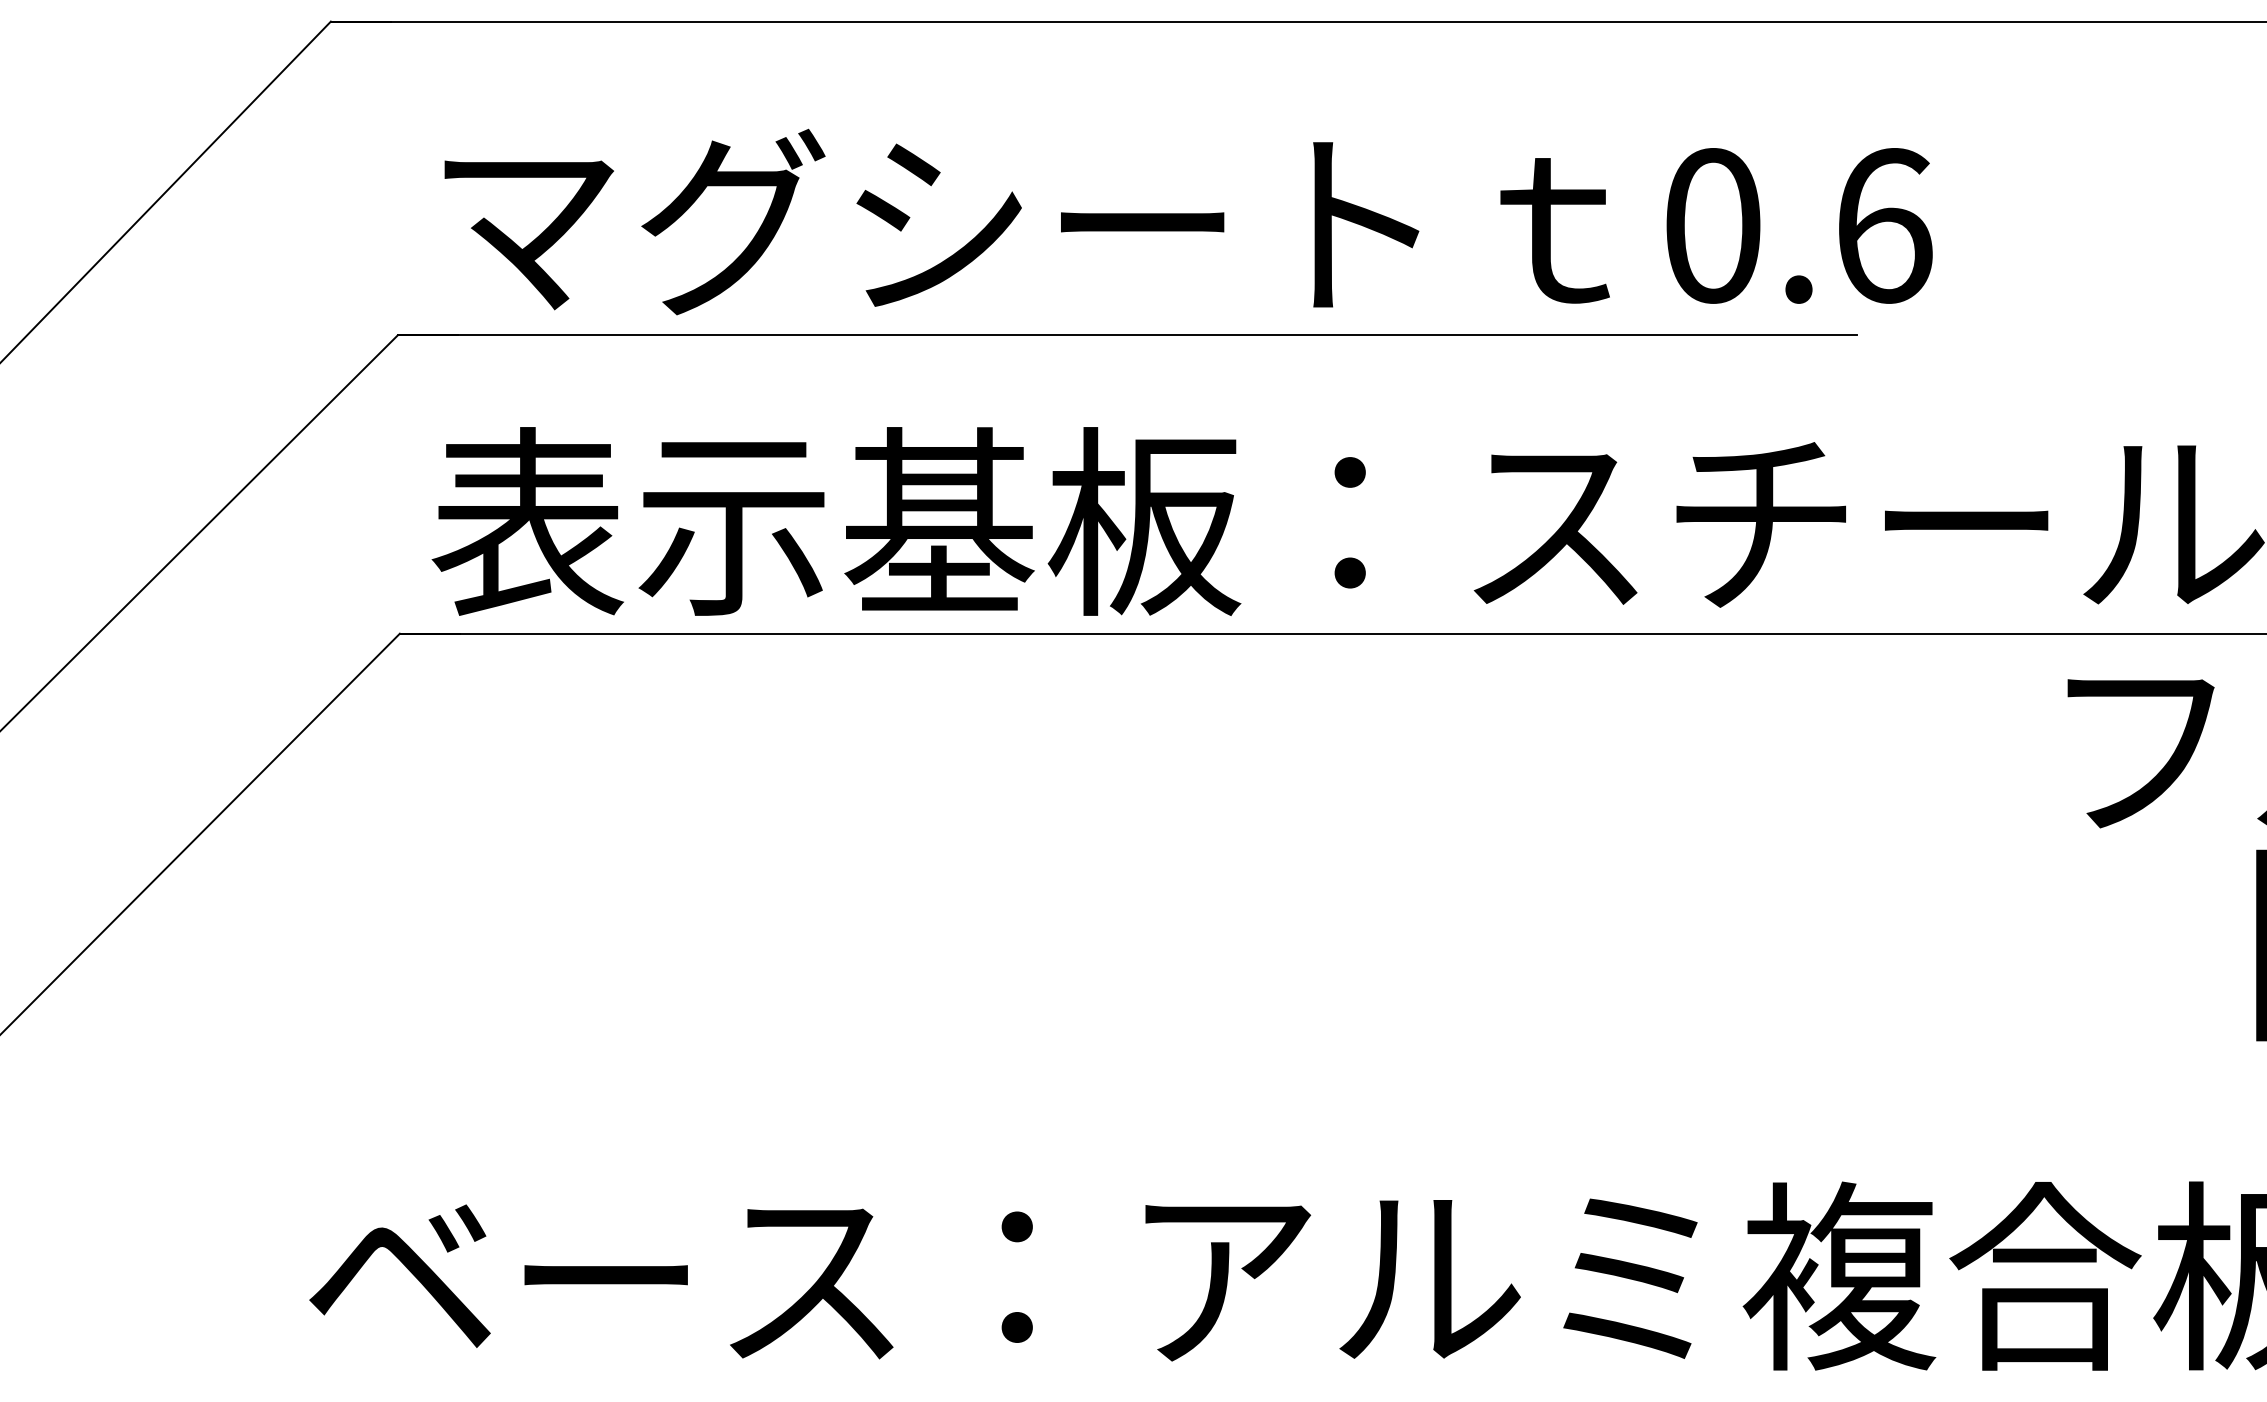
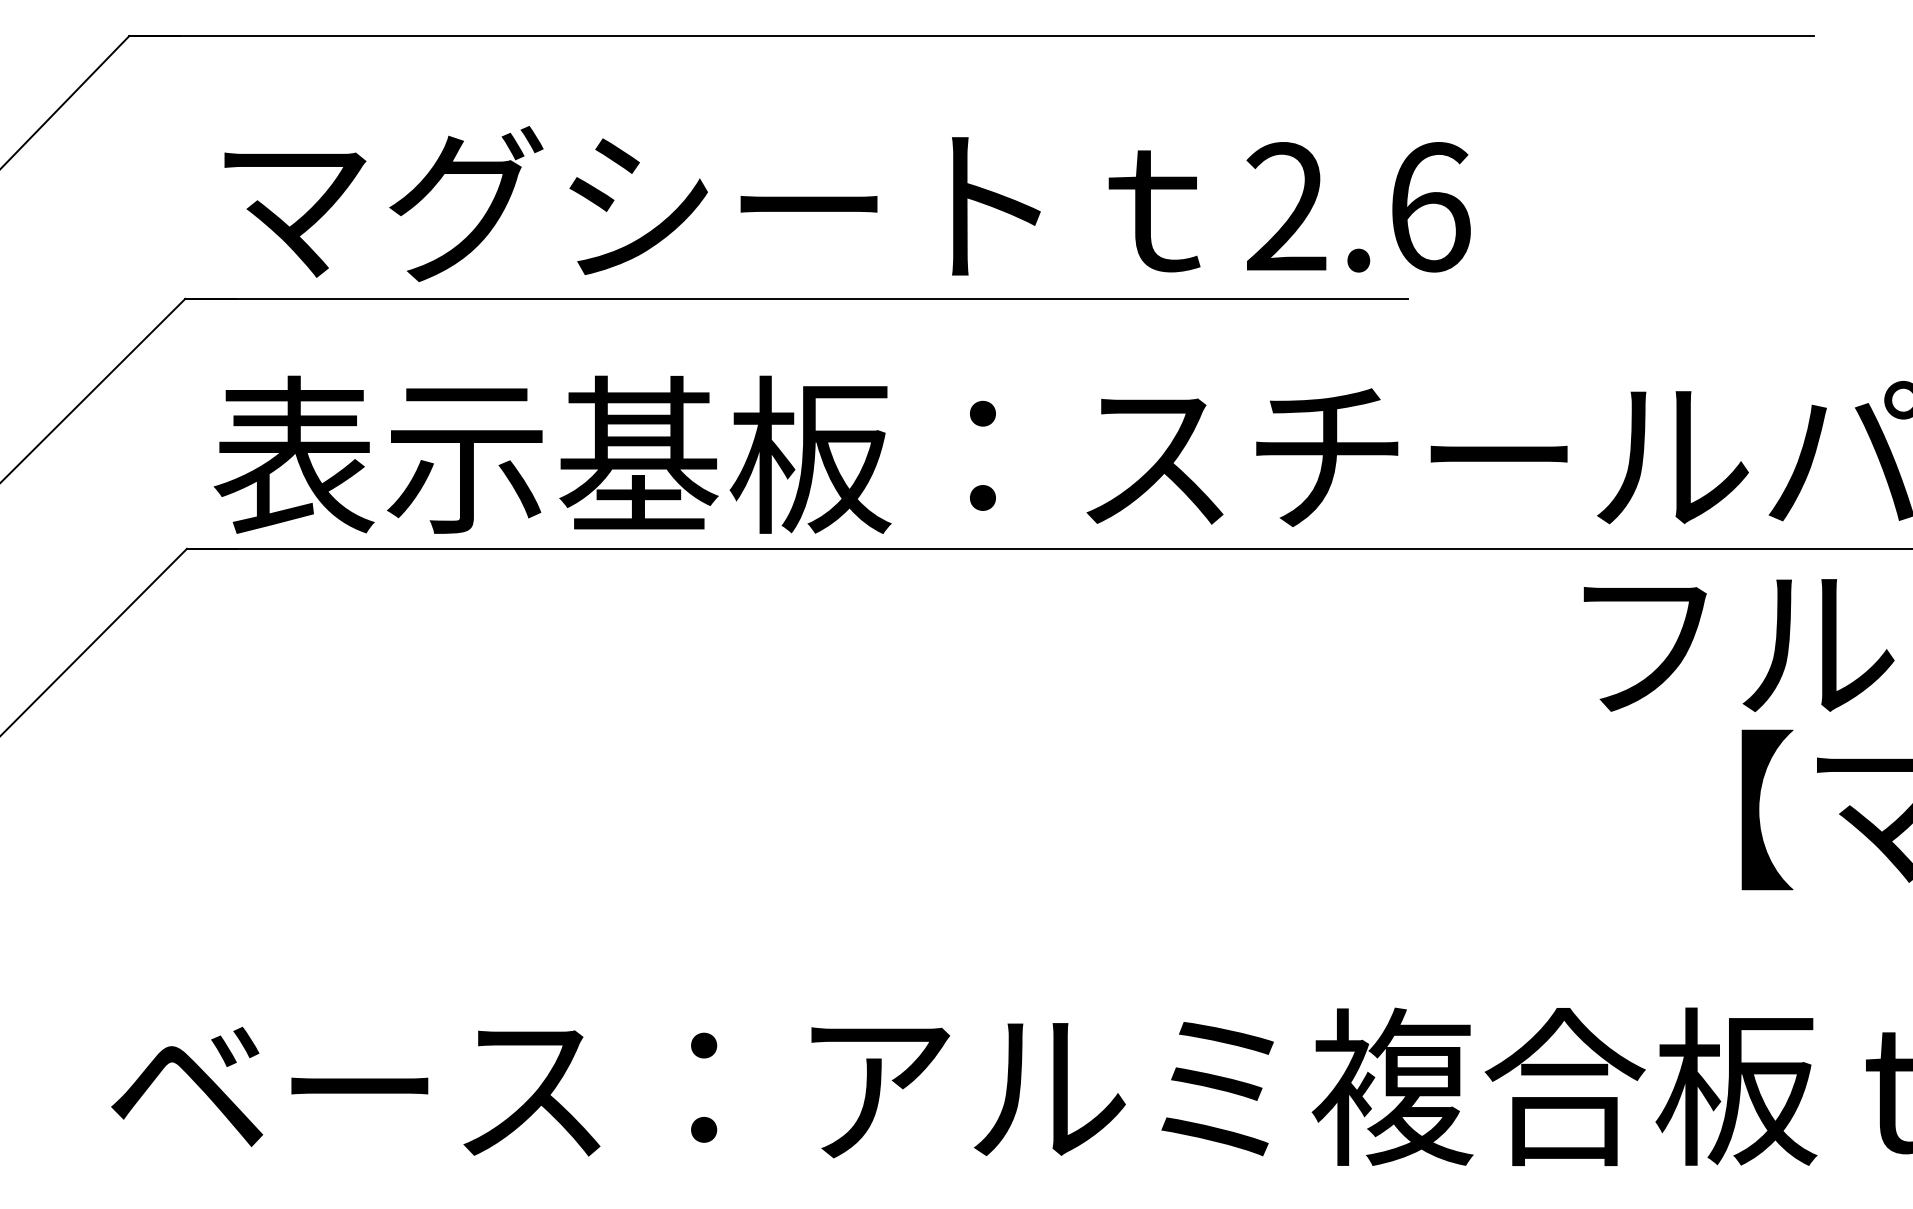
text: (1712, 226) -> (1286, 207), 0.6 -> 2.6

